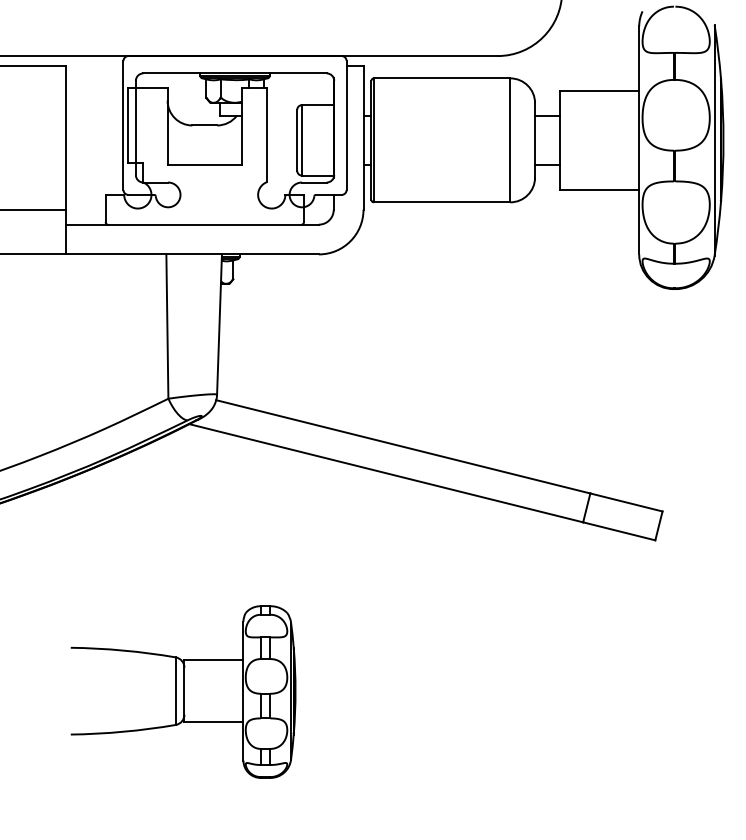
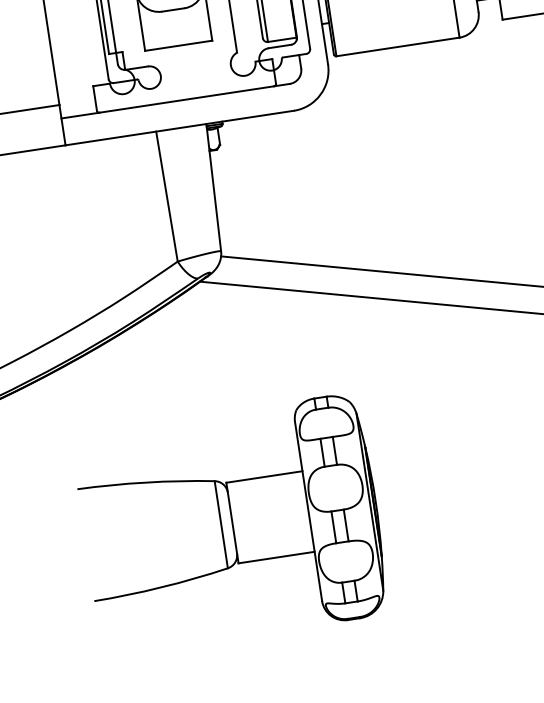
part: (183, 691) -> (231, 523), size x1.43

